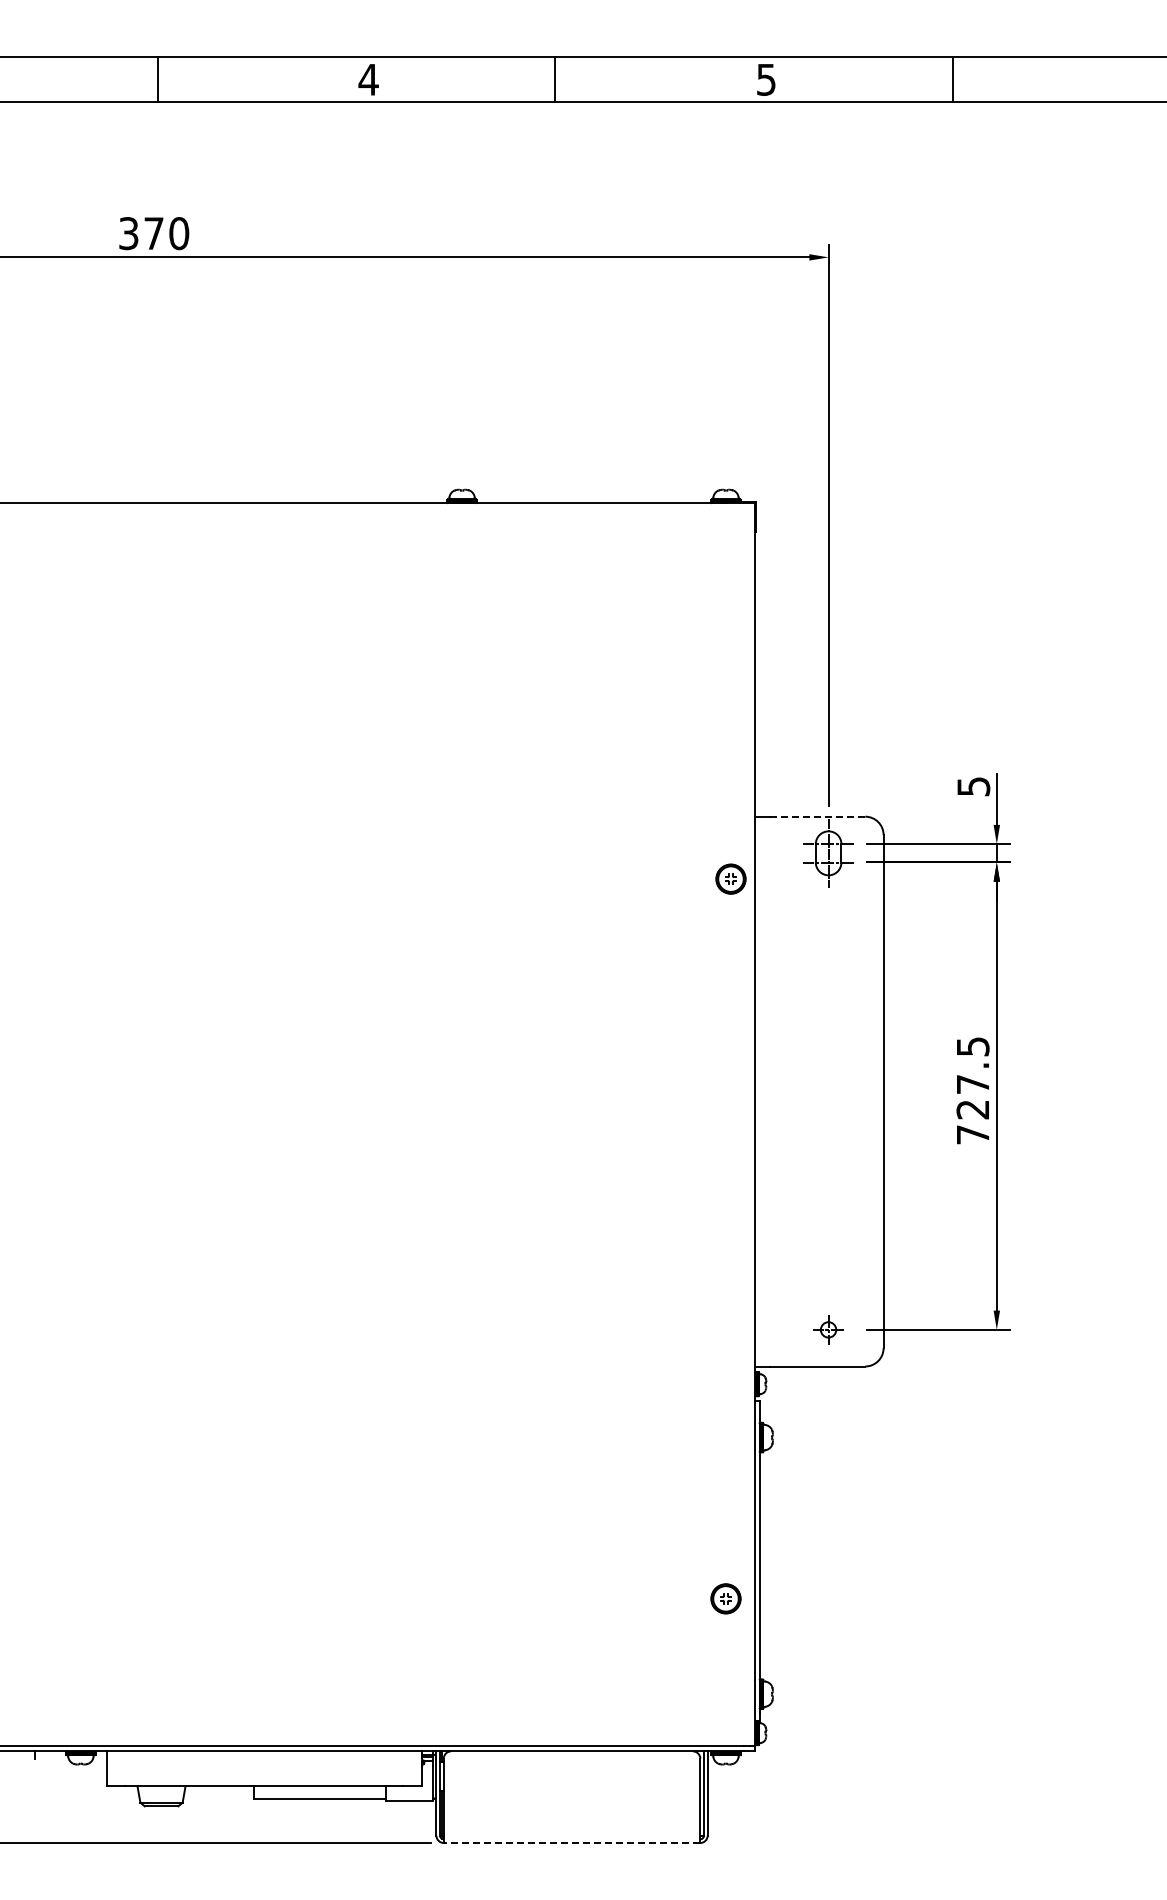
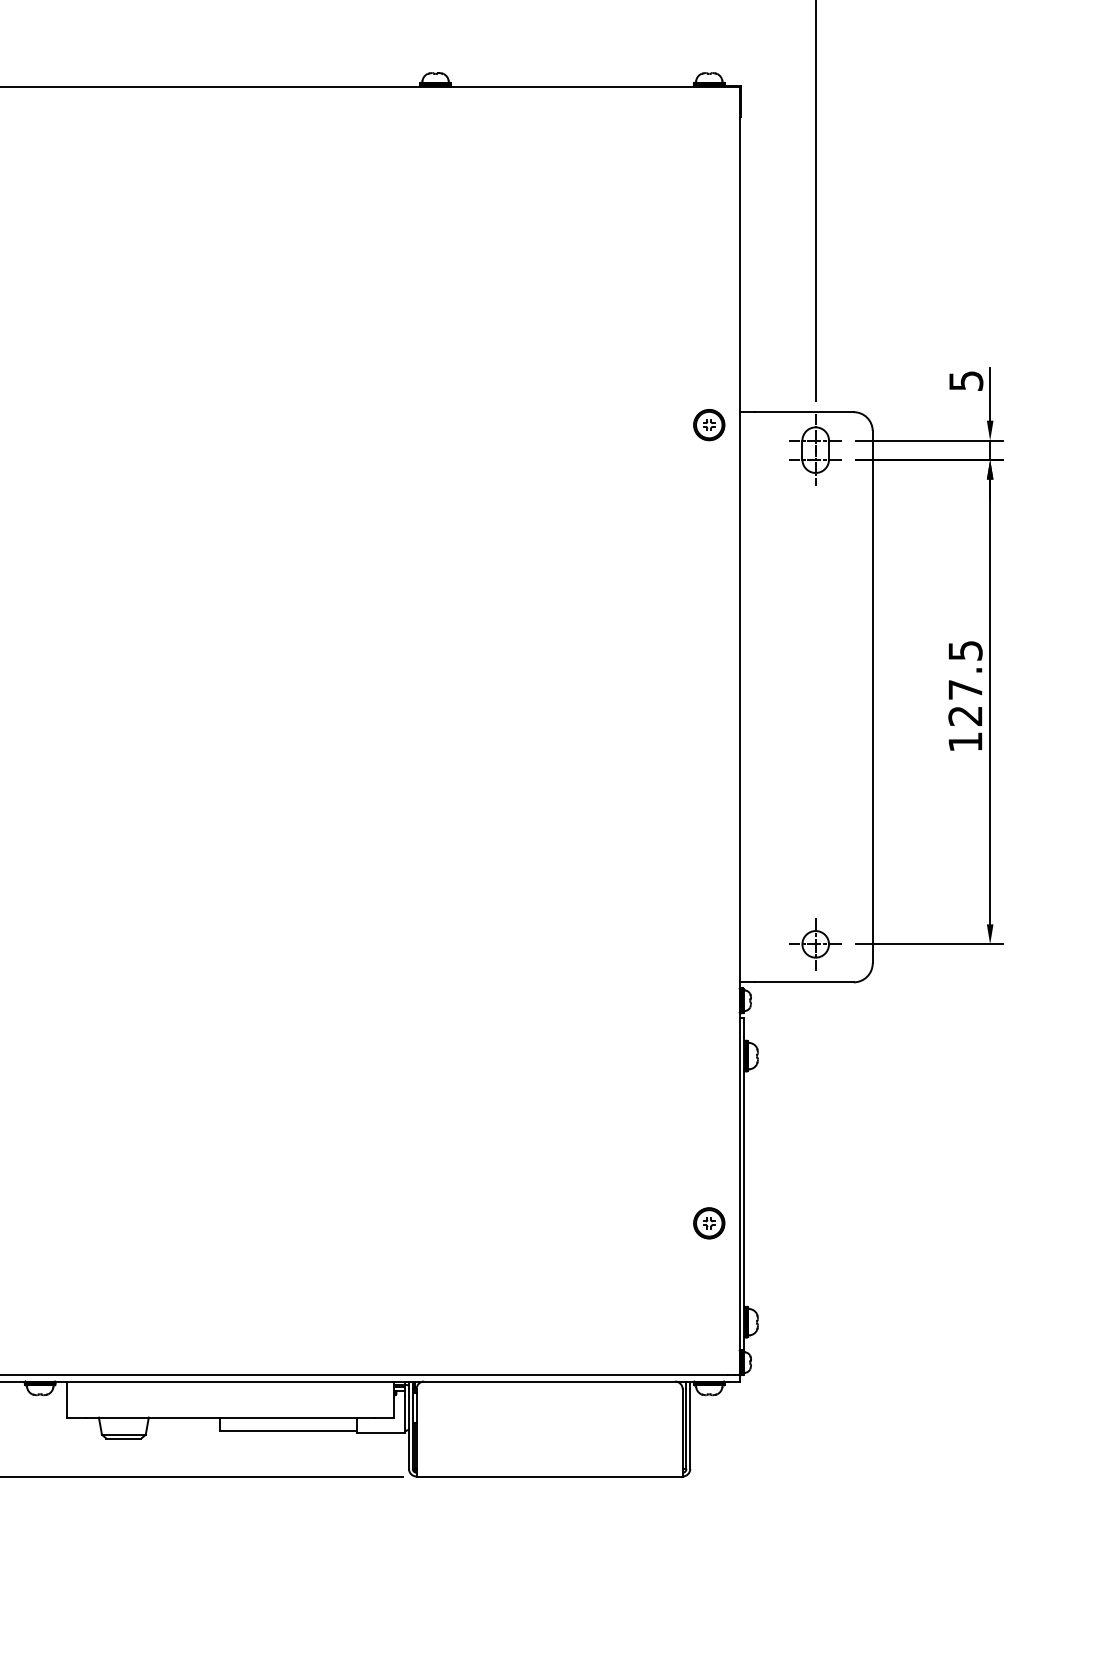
line: (817, 816) -> (804, 411), dashed -> solid
part: (730, 878) -> (708, 424), moved
text: (972, 1134) -> (964, 741), 727.5 -> 127.5
part: (828, 1329) -> (815, 943), size x1.67
line: (571, 1843) -> (549, 1477), dashed -> solid

